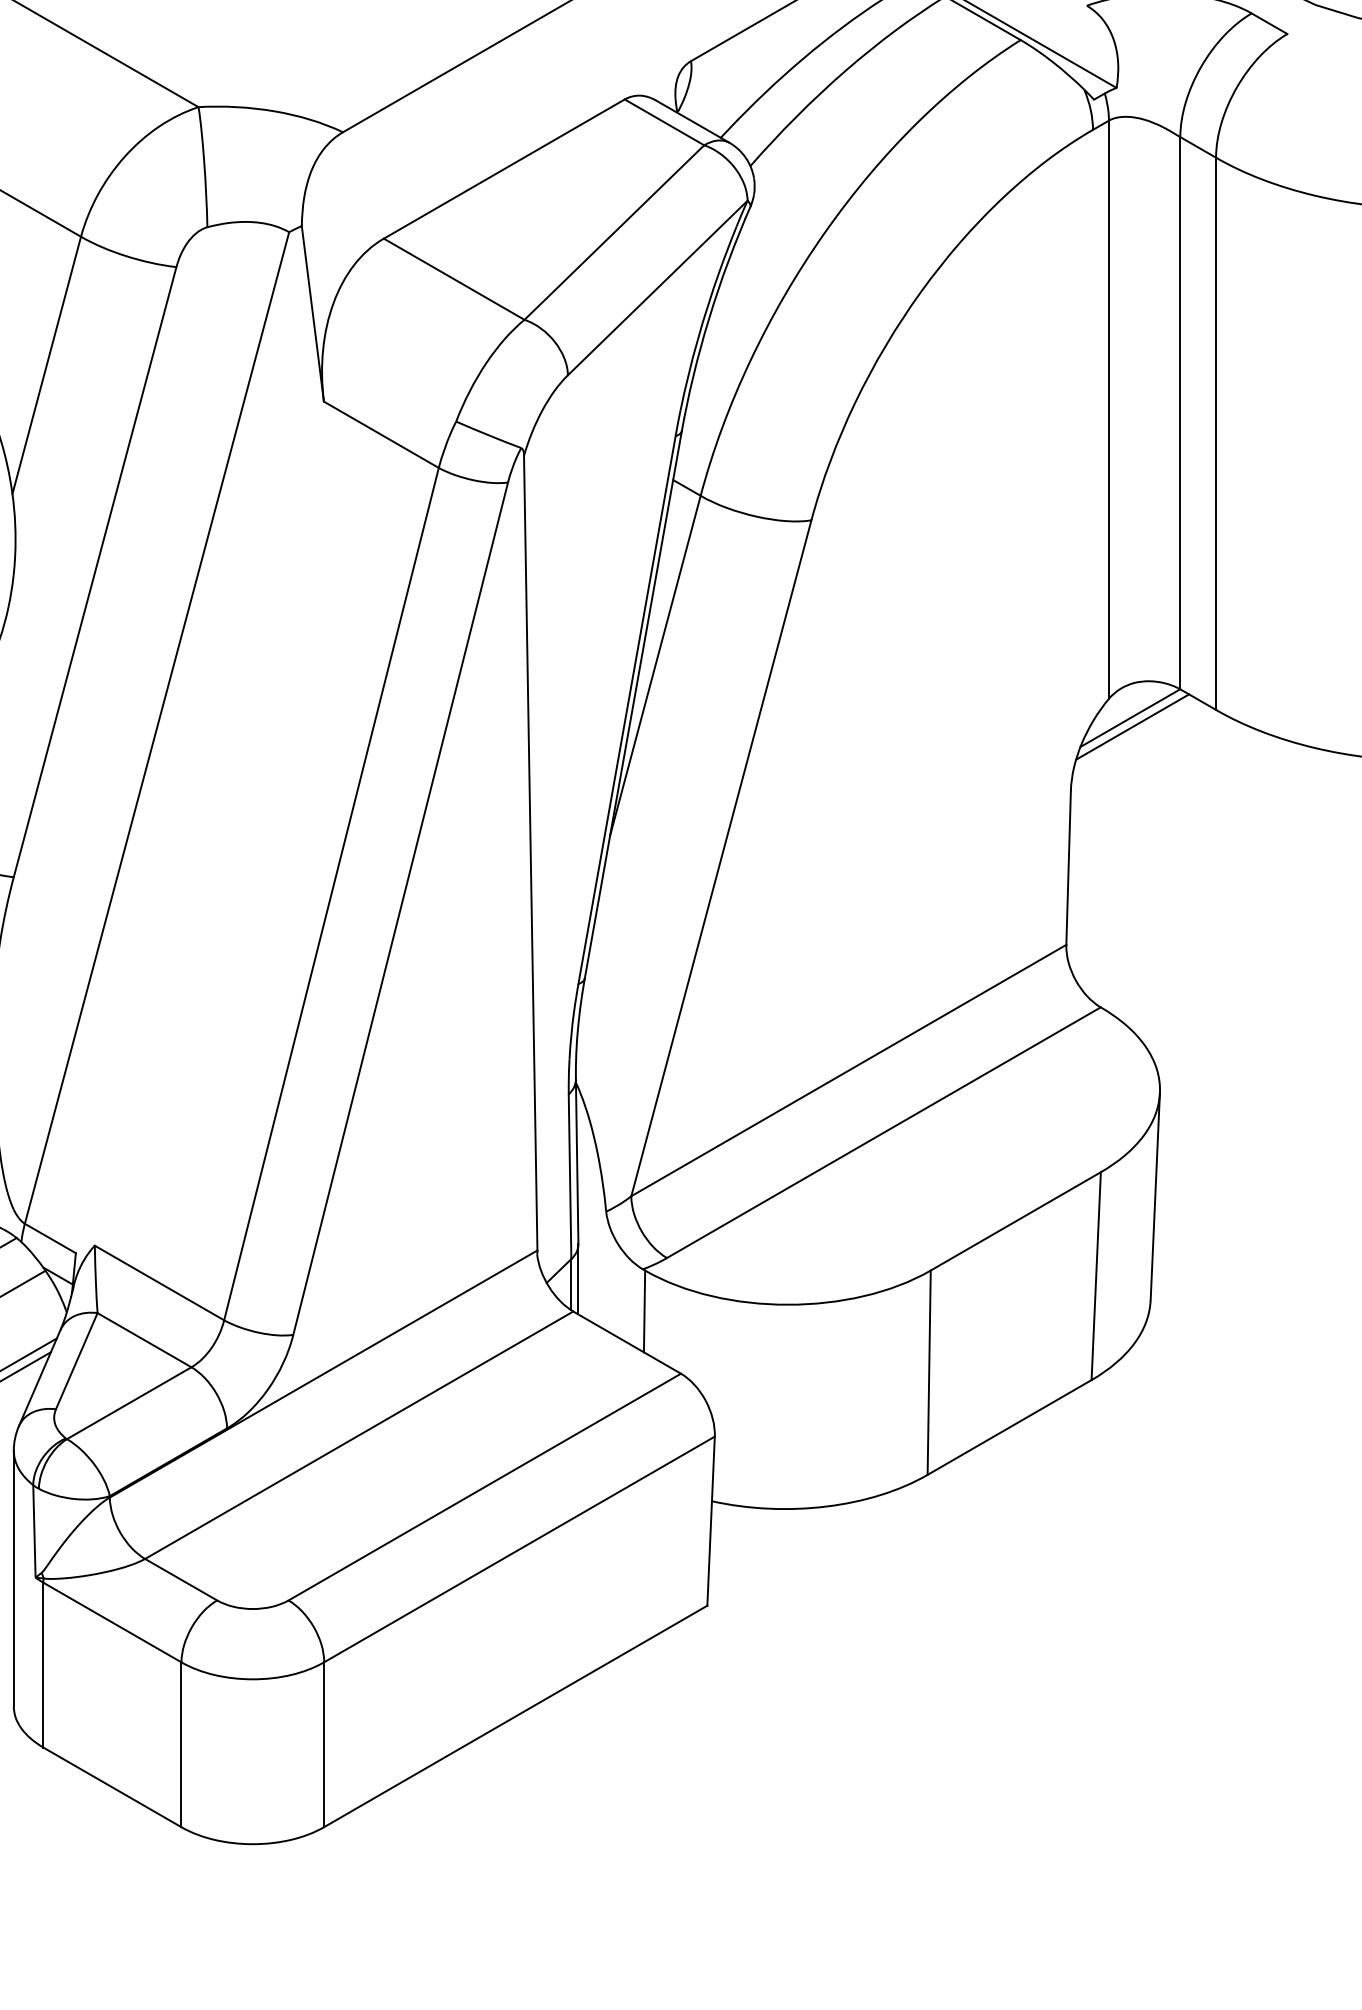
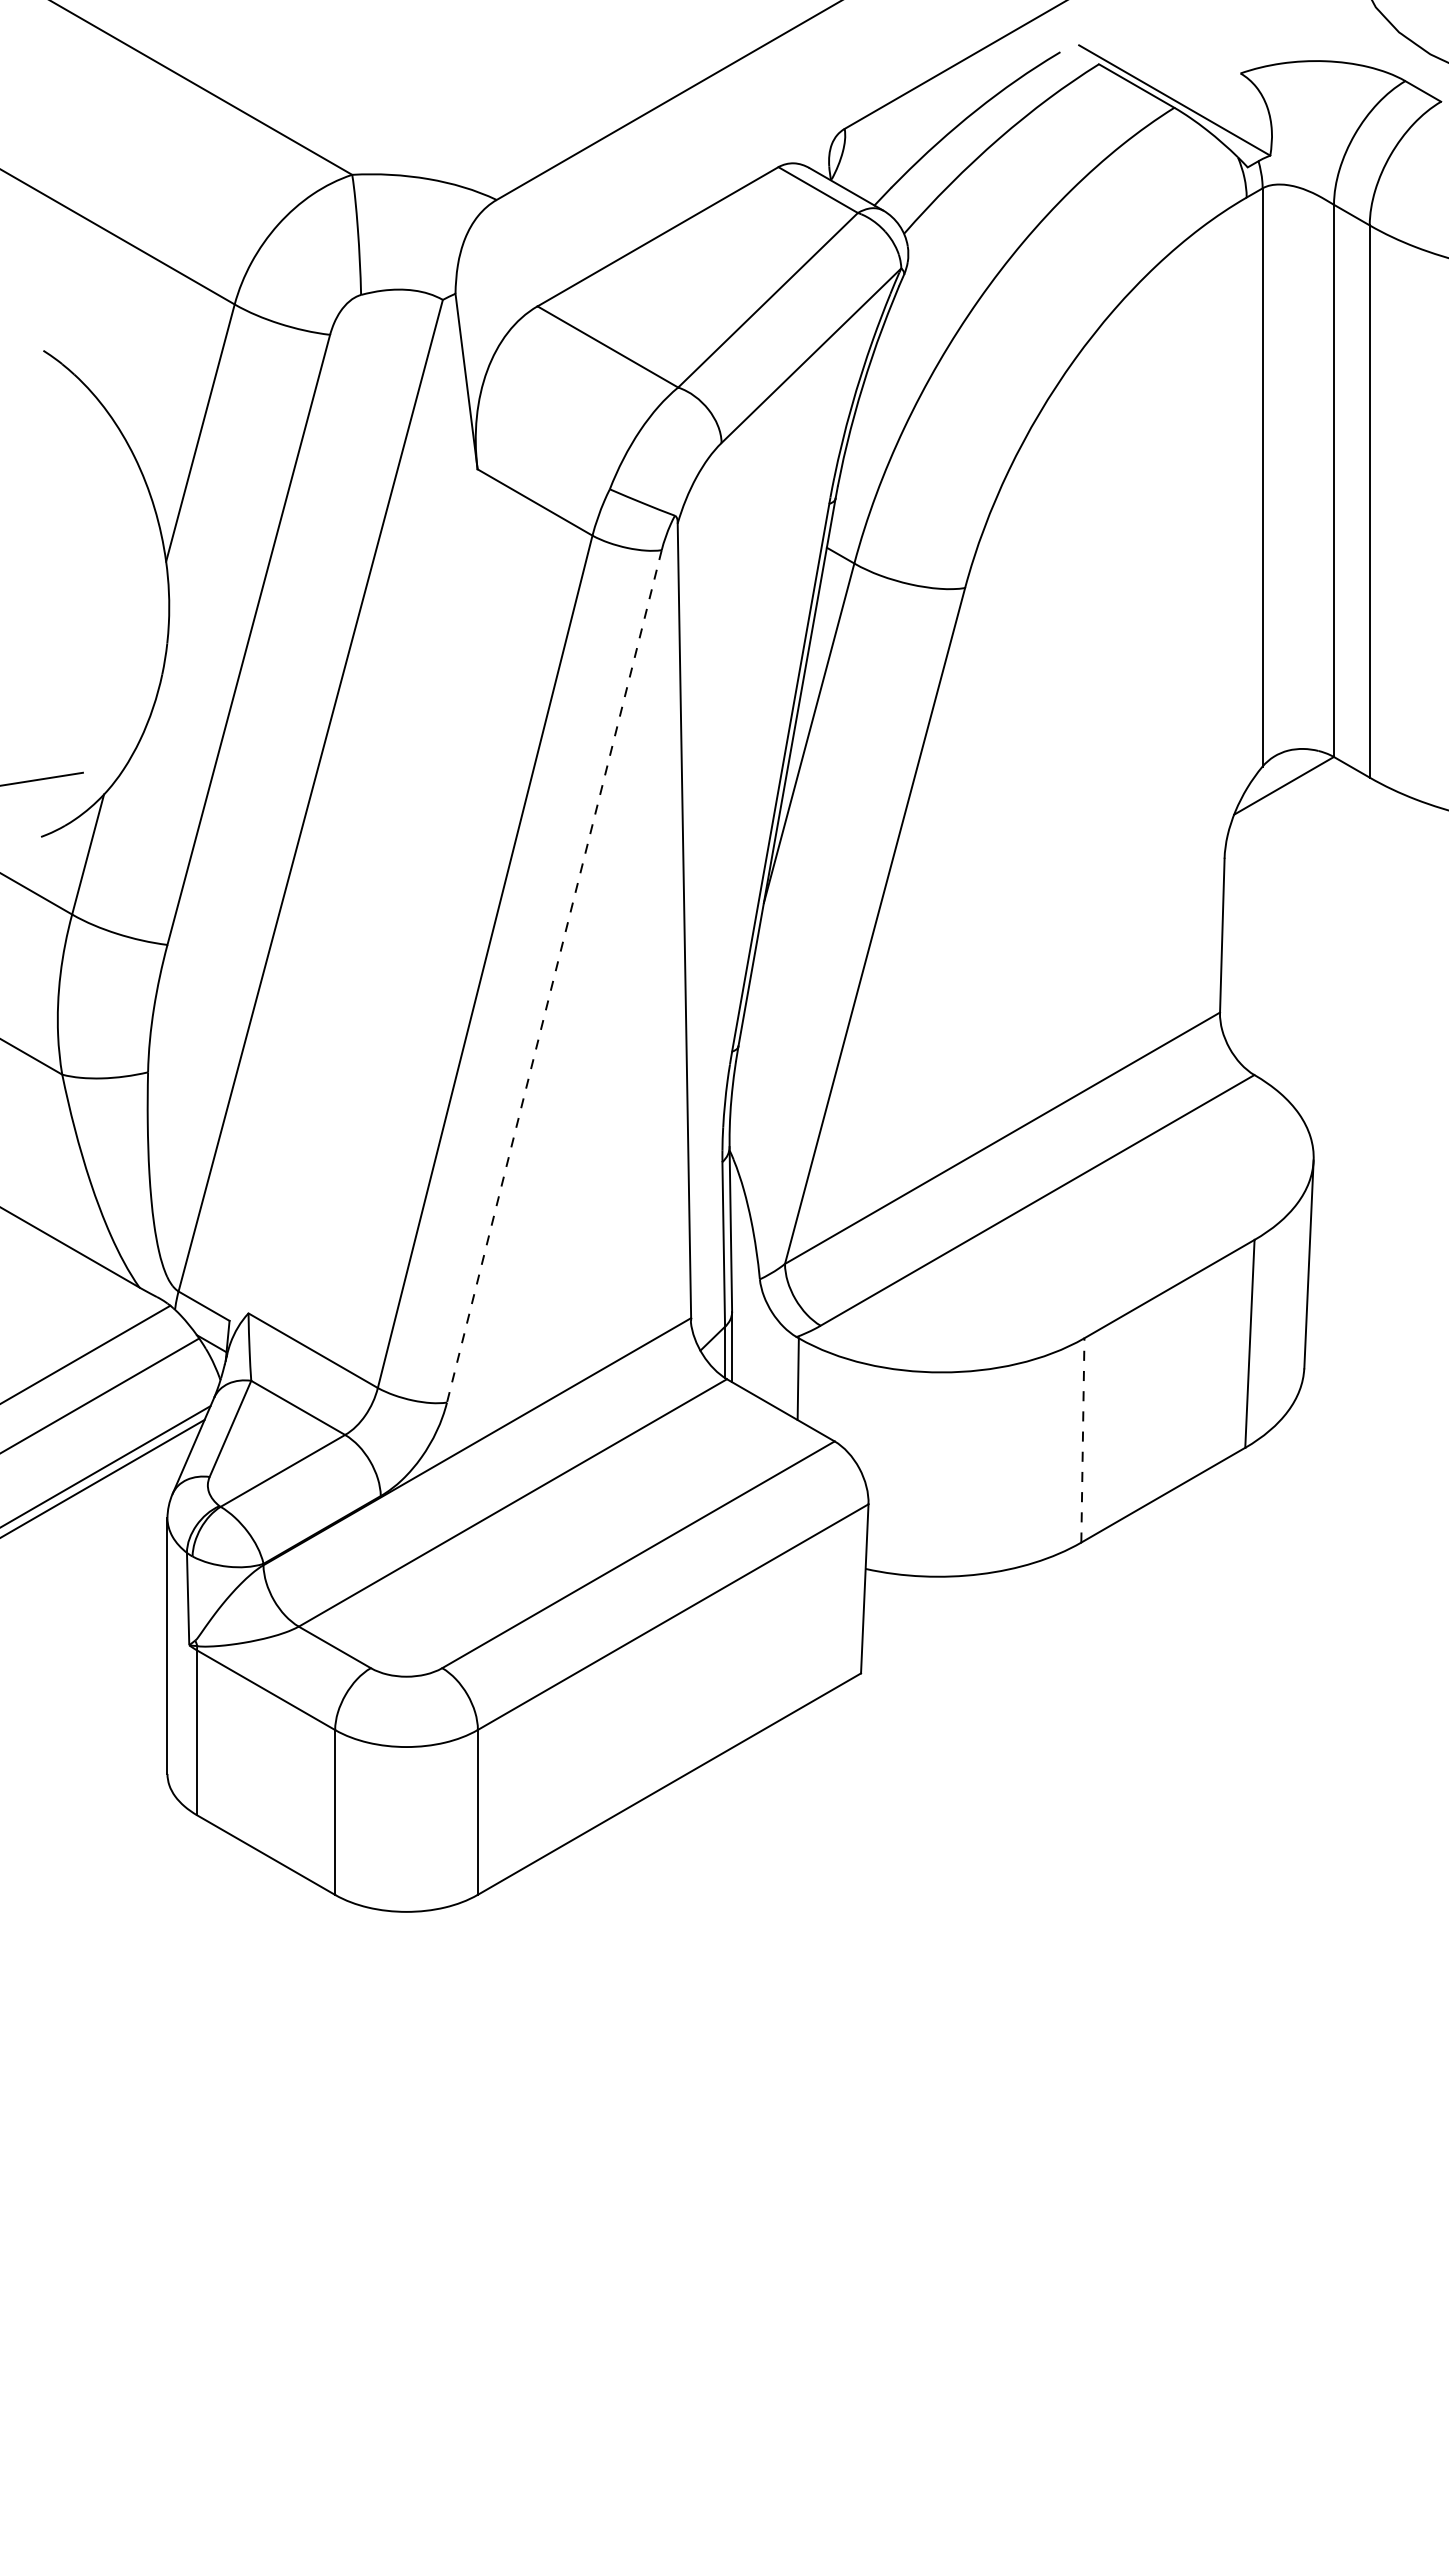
line: (1131, 726) -> (1285, 794), removed
line: (400, 908) -> (554, 976), solid -> dashed
line: (928, 1371) -> (1082, 1439), solid -> dashed

